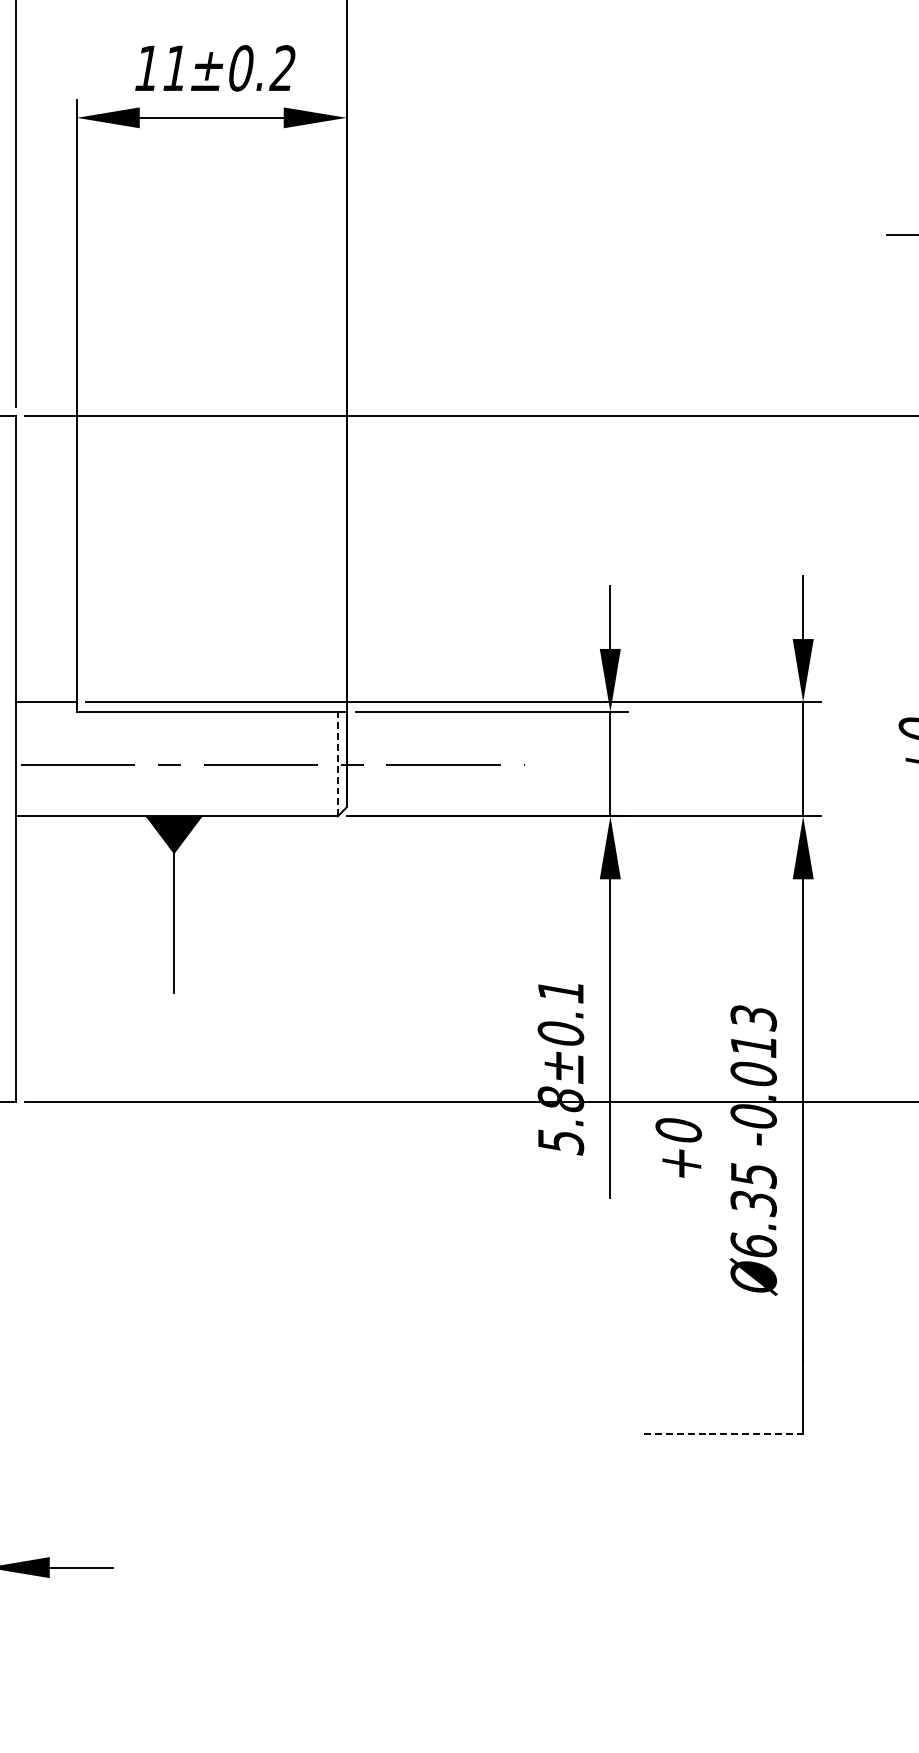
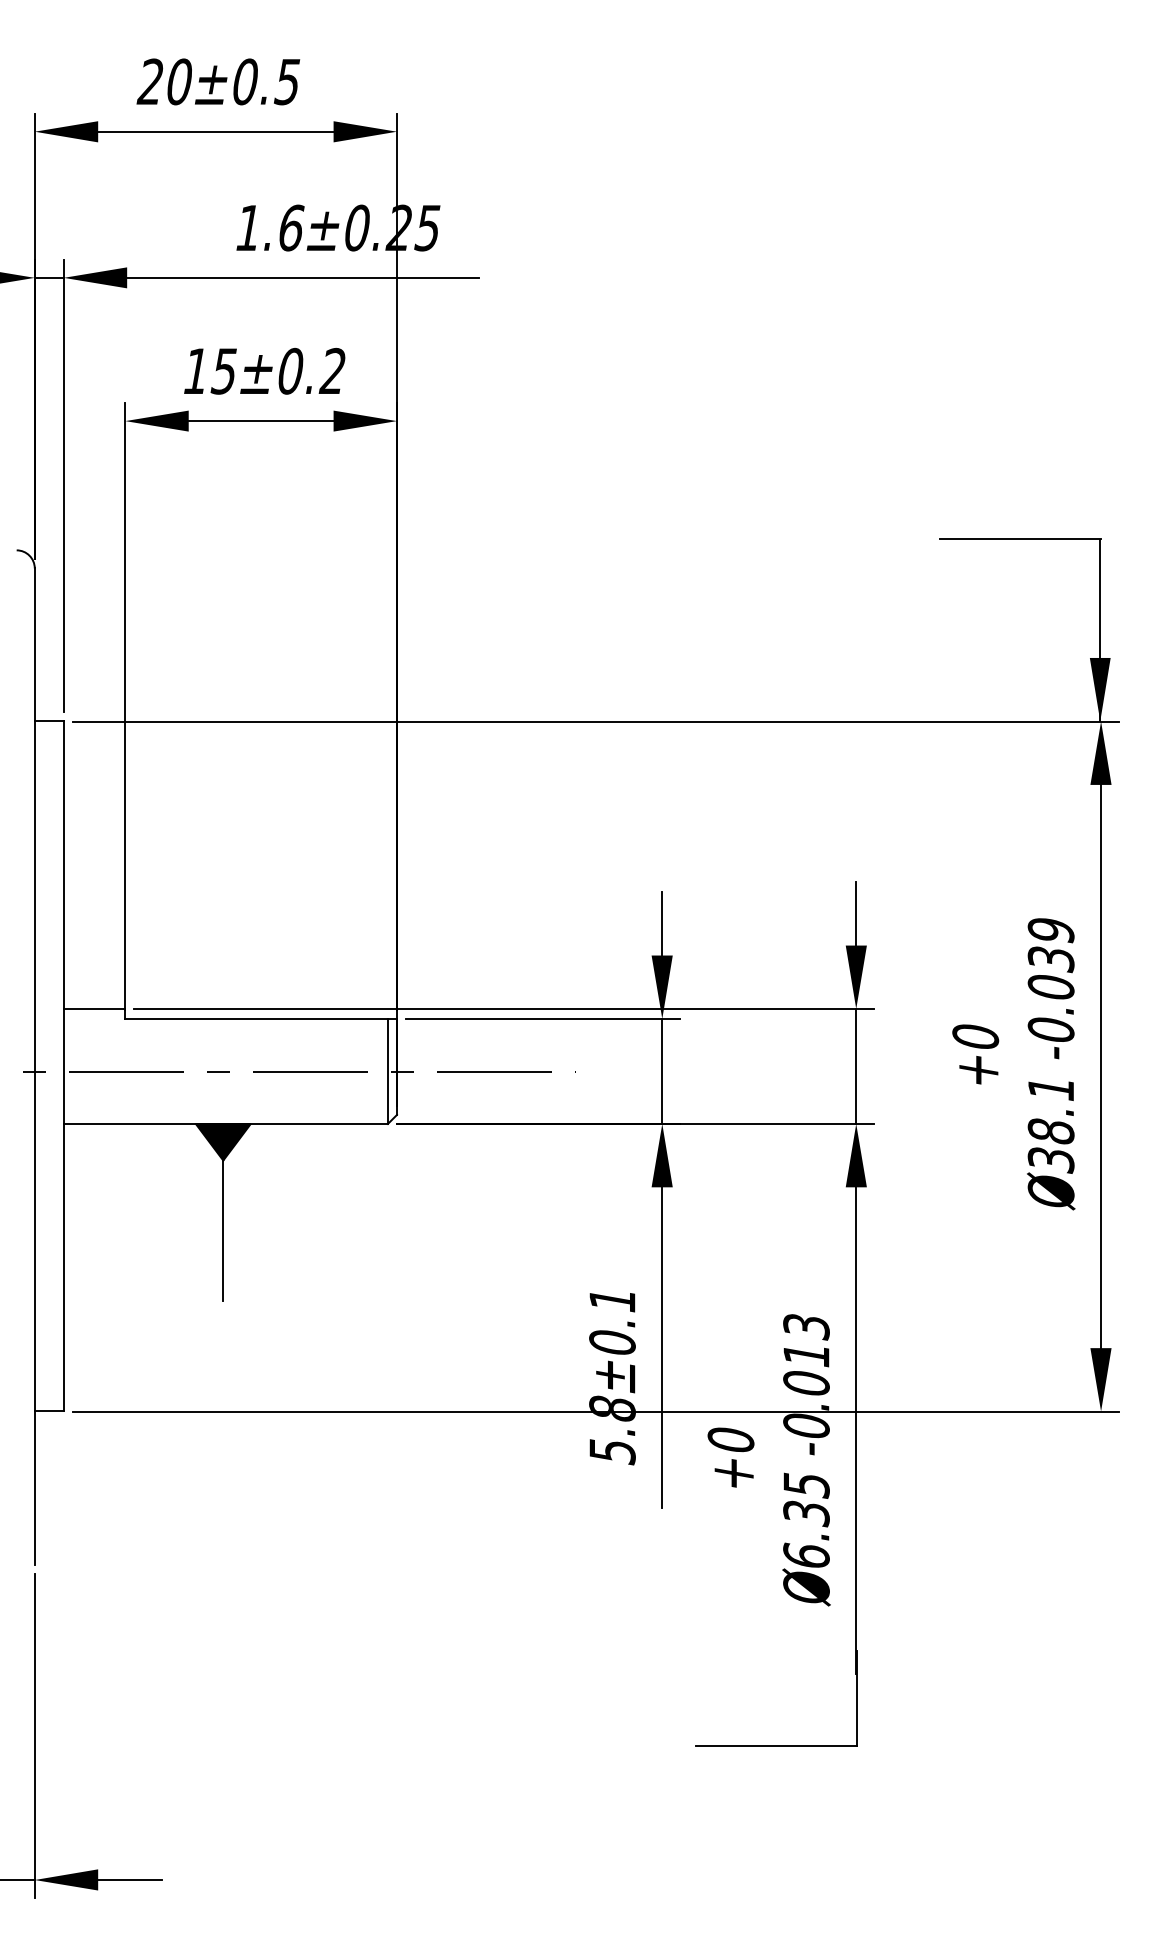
text: (174, 68) -> (223, 371), 11±0.2 -> 15±0.2
line: (337, 764) -> (387, 1071), dashed -> solid
line: (723, 1434) -> (776, 1745), dashed -> solid

